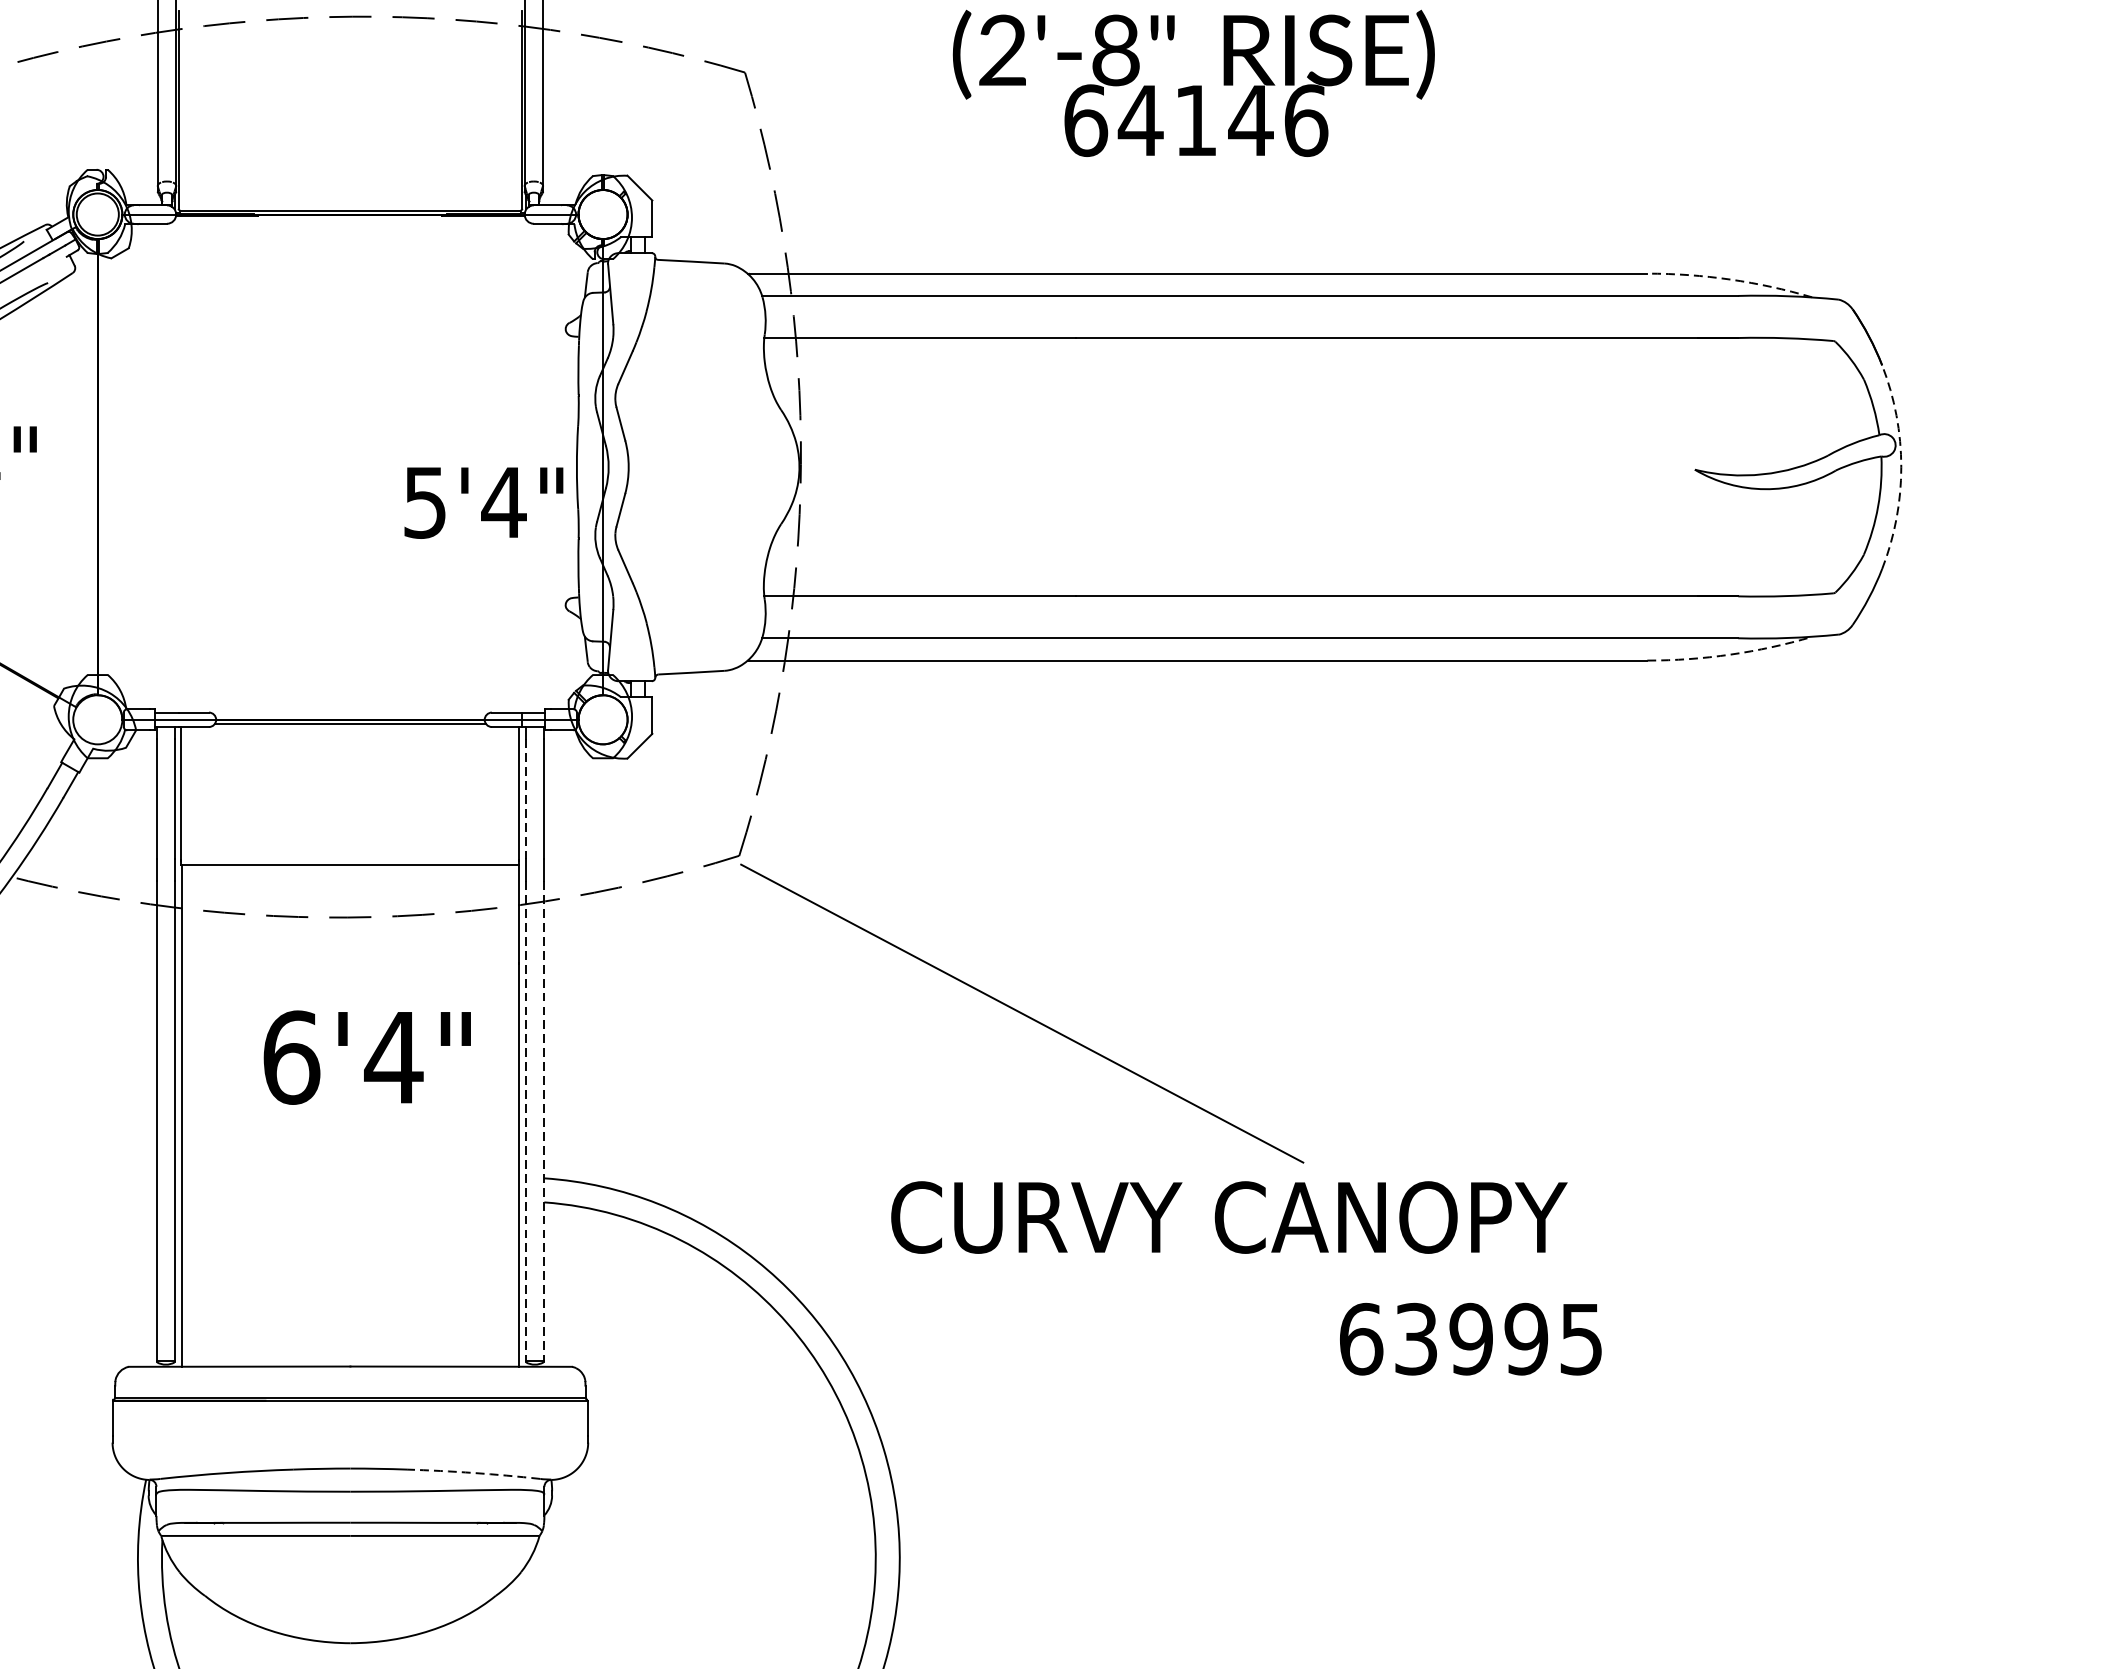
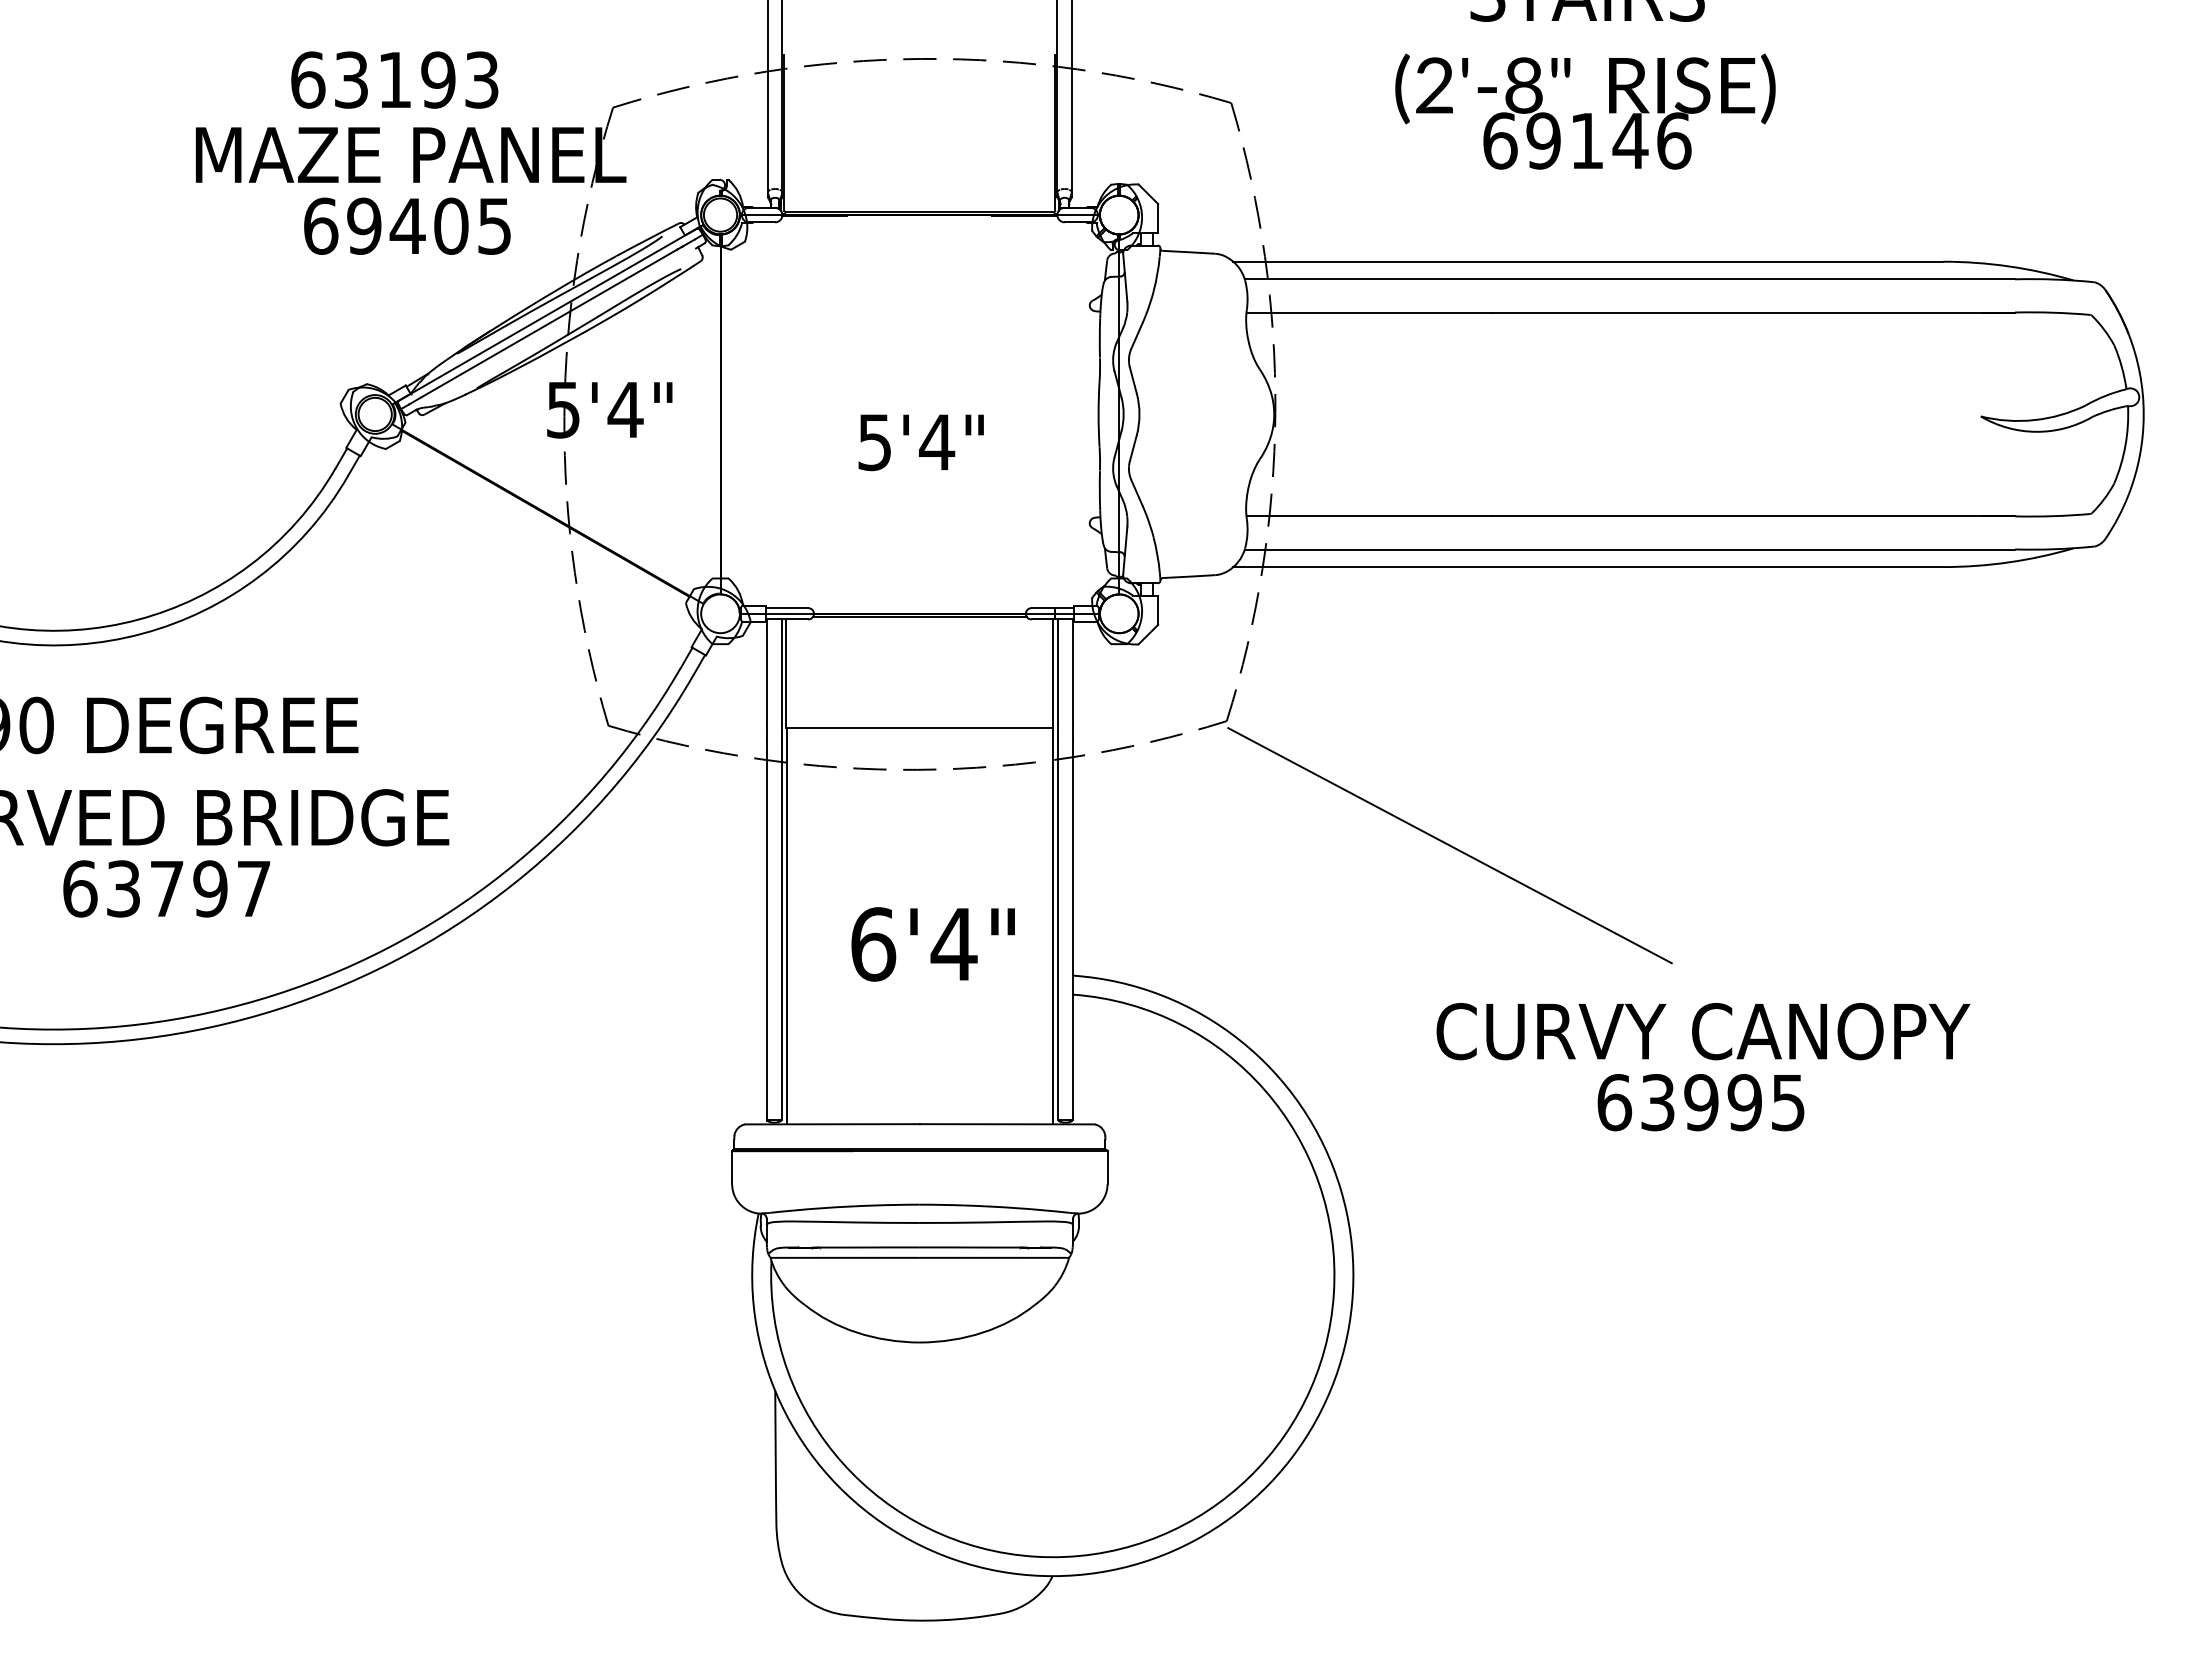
text: (1140, 120) -> (1543, 140), 64146 -> 69146
arc: (1729, 279) -> (2008, 266), dashed -> solid
arc: (1900, 467) -> (2143, 414), dashed -> solid
text: (483, 502) -> (920, 442), moved
arc: (1729, 654) -> (2008, 562), dashed -> solid
line: (526, 800) -> (1058, 677), dashed -> solid
text: (366, 1057) -> (932, 944), moved
line: (526, 1122) -> (1058, 931), dashed -> solid
line: (543, 1122) -> (1072, 931), dashed -> solid
text: (1229, 1217) -> (1703, 1031), moved
text: (1470, 1339) -> (1700, 1102), moved
arc: (474, 1473) -> (1017, 1208), dashed -> solid

